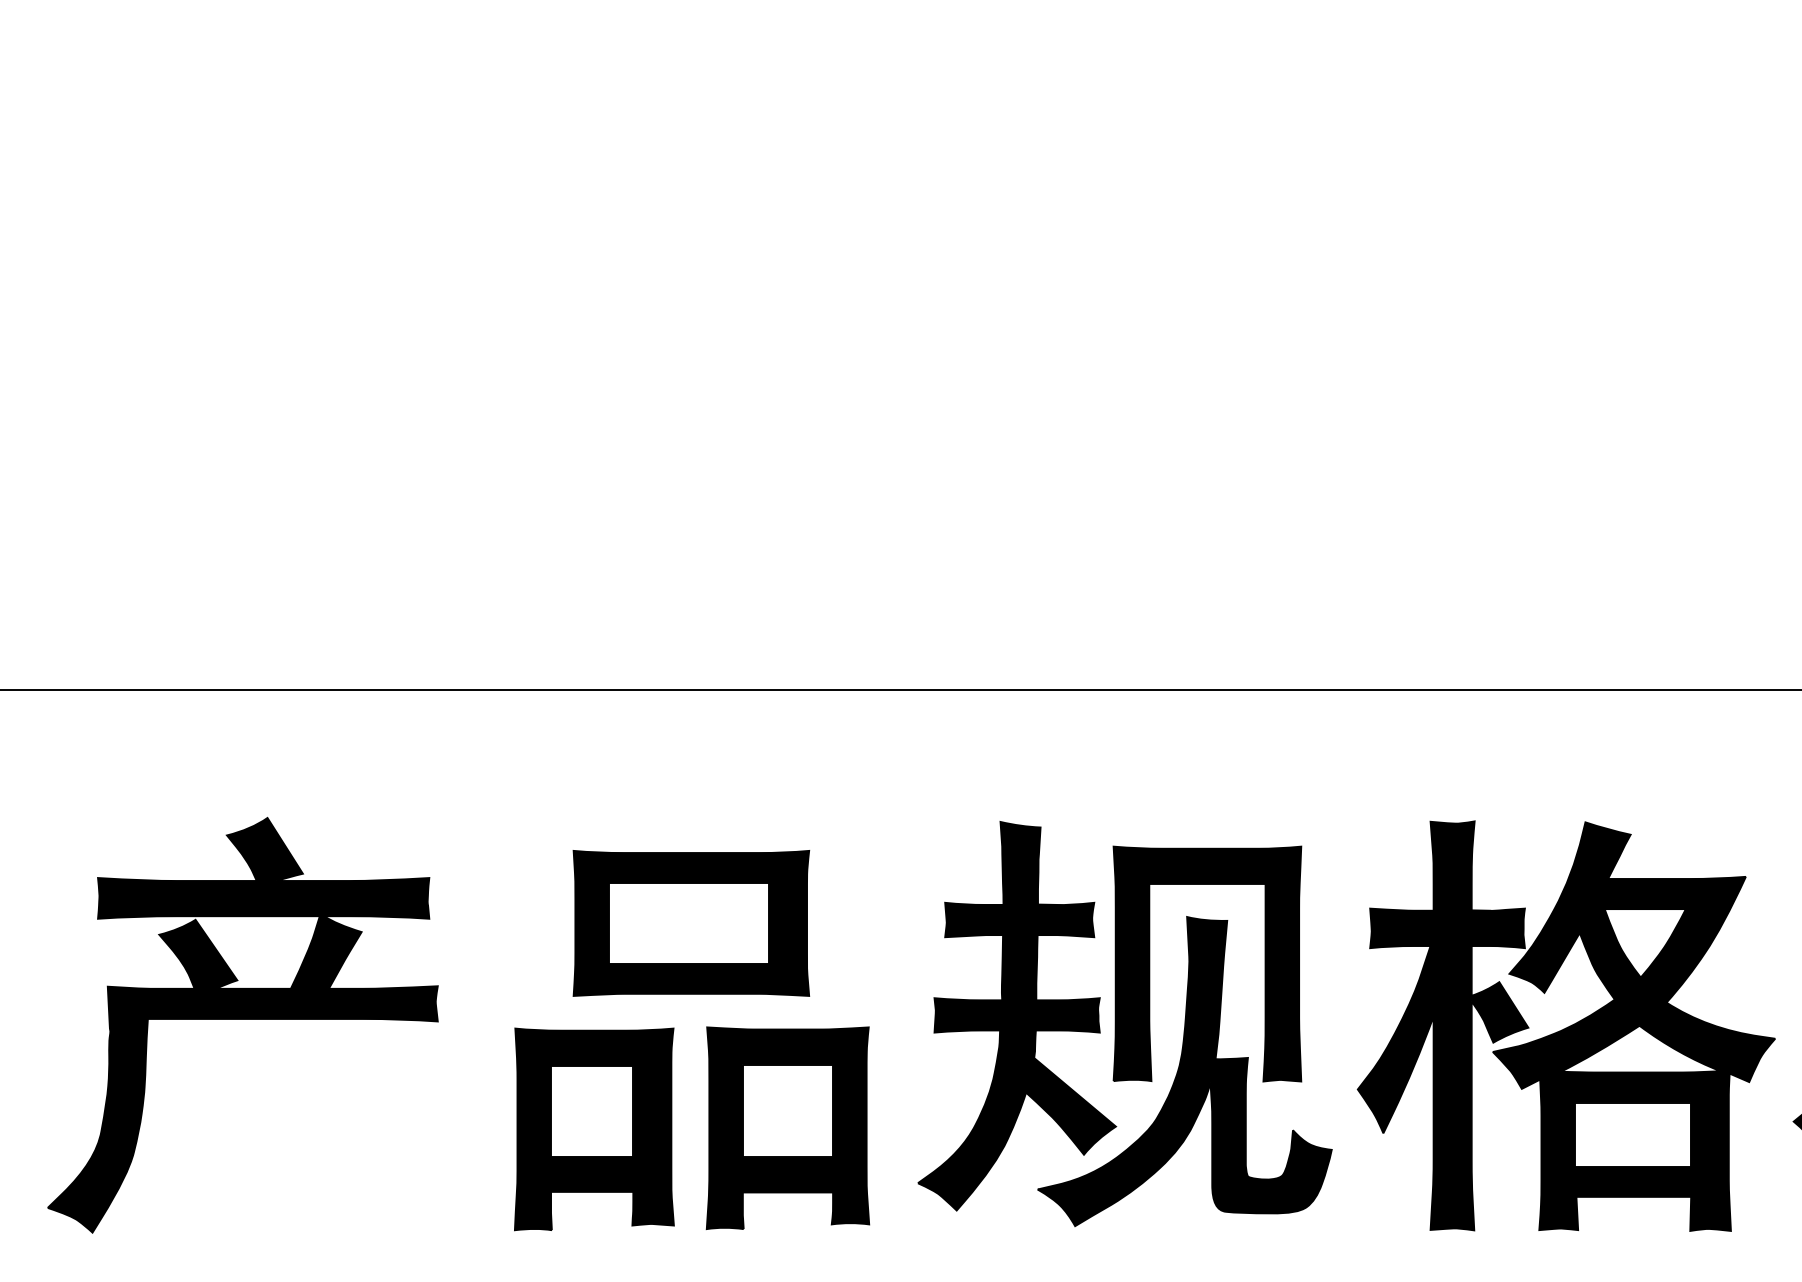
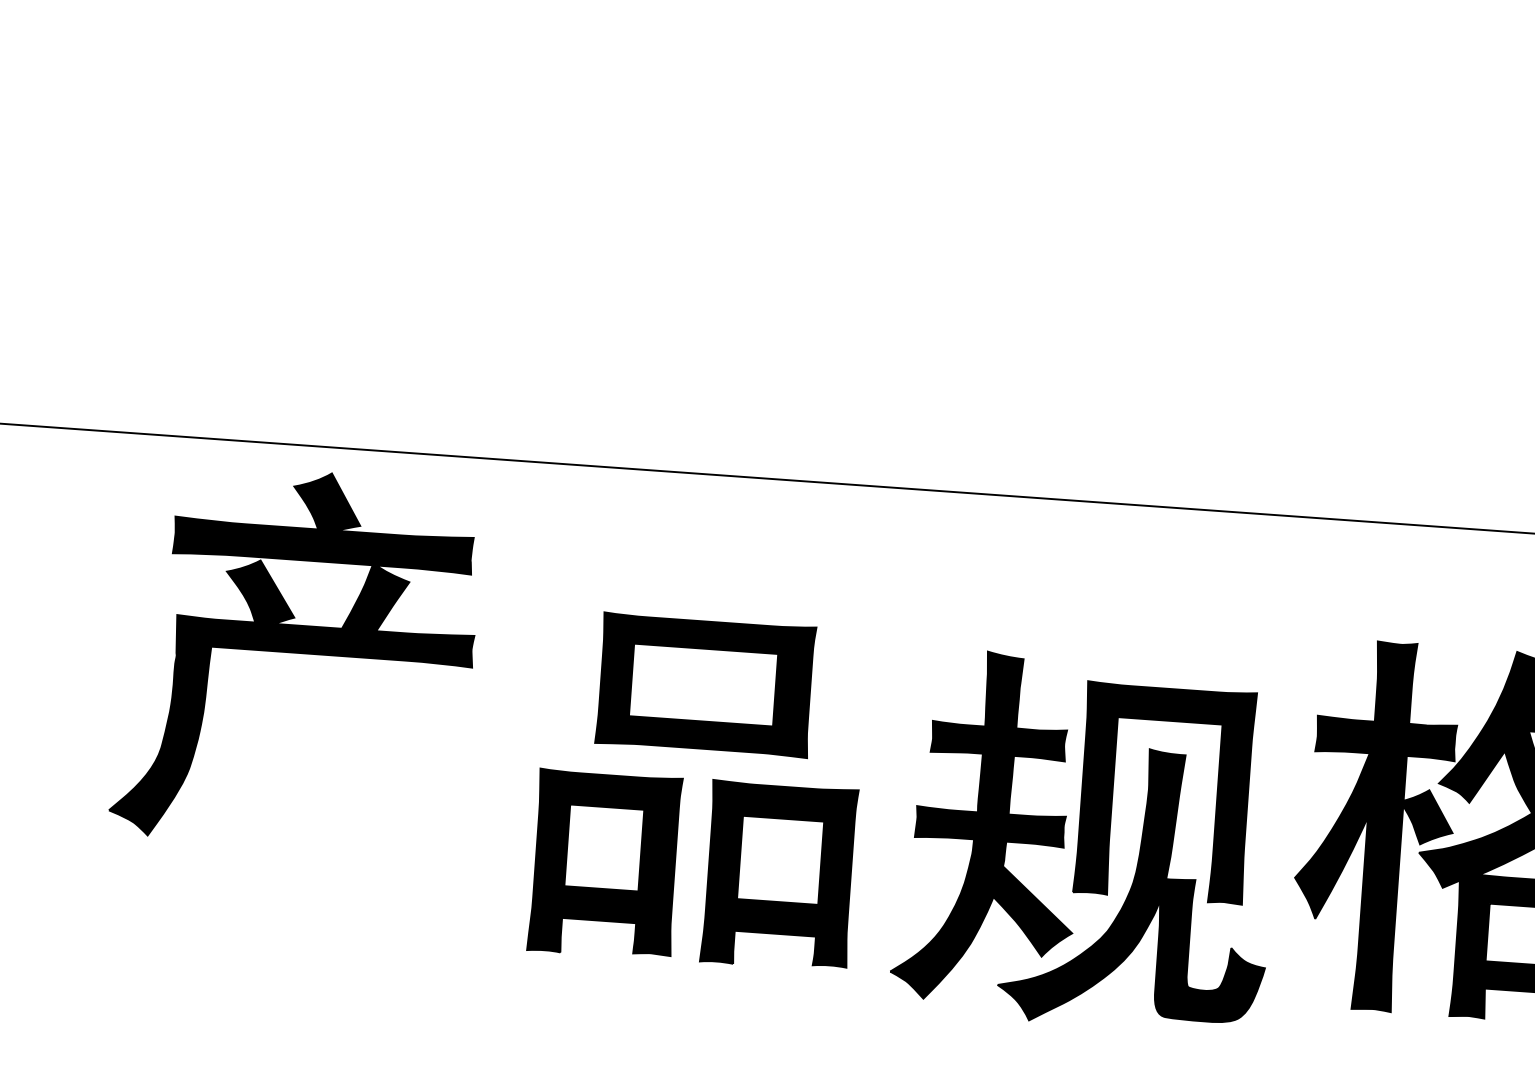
part: (1124, 1024) -> (1086, 842), moved
part: (242, 1025) -> (296, 658), moved

